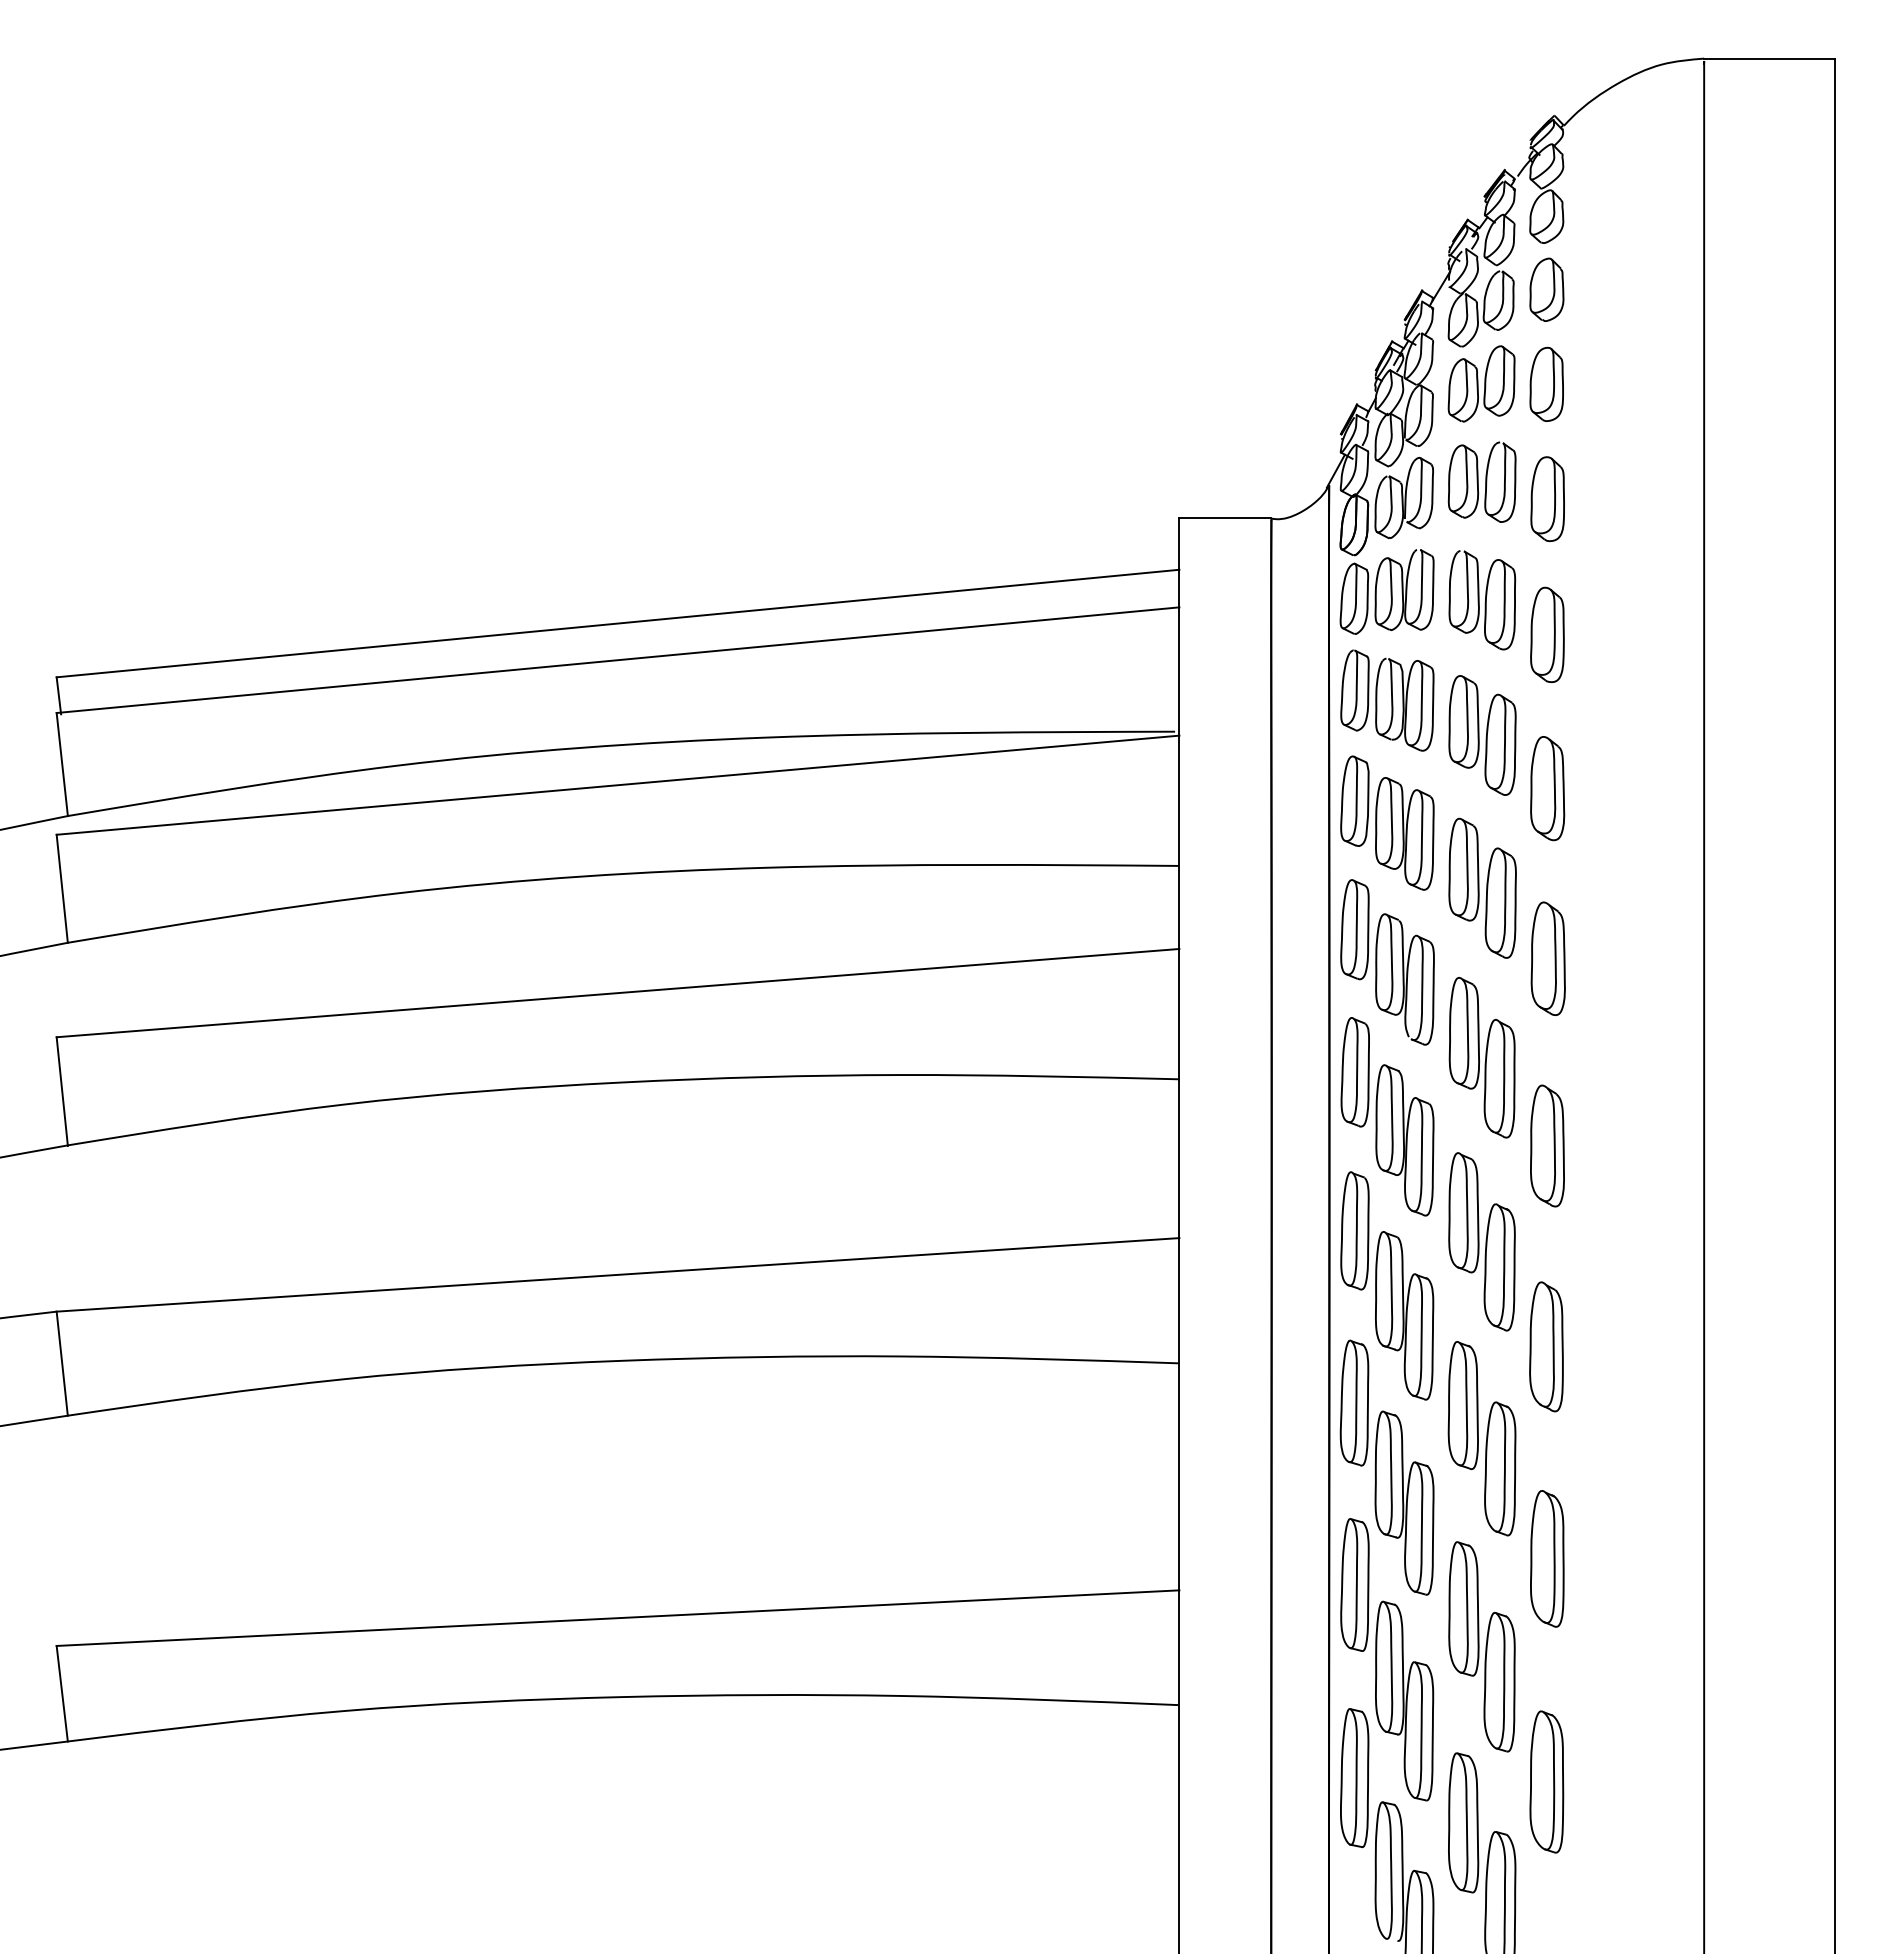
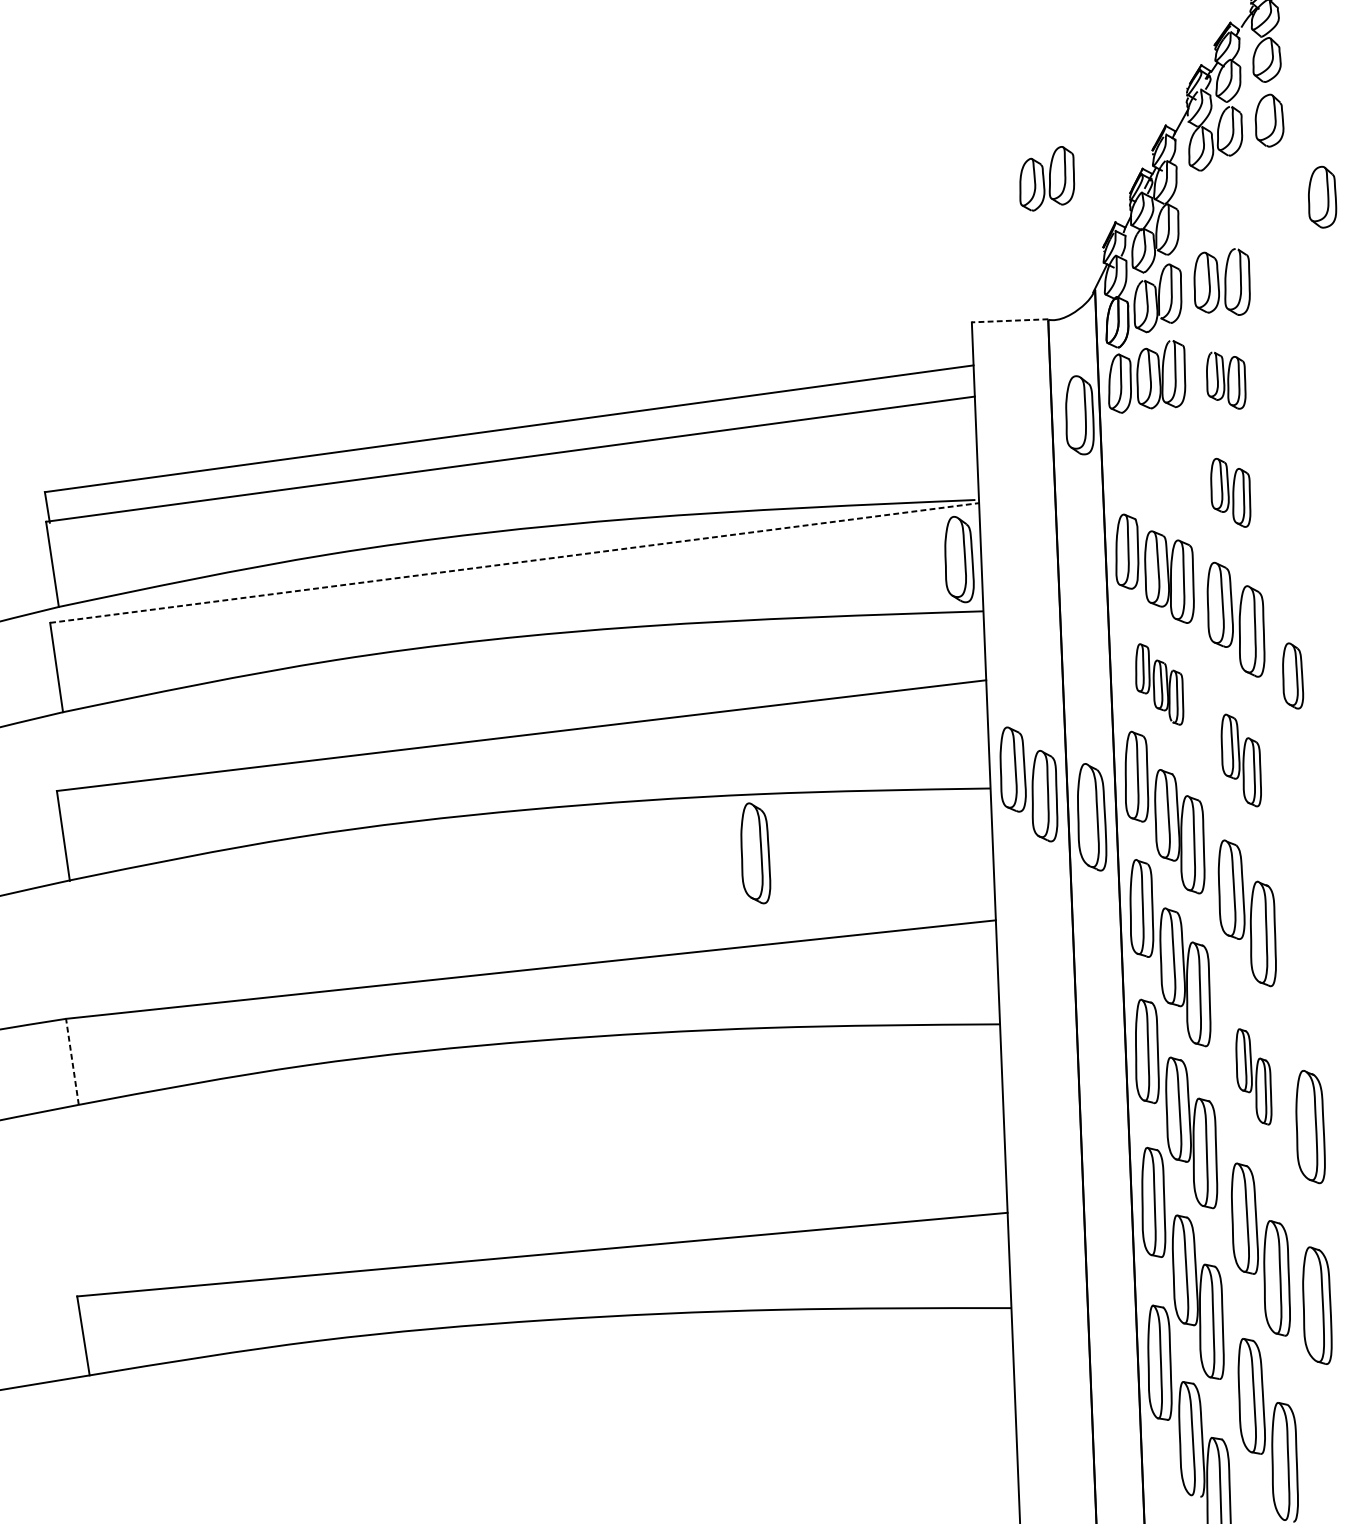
part: (1481, 383) -> (1046, 178), moved
part: (1546, 383) -> (1321, 196), moved
part: (1547, 499) -> (1276, 294), removed
line: (1224, 517) -> (1009, 320), solid -> dashed
part: (1482, 600) -> (1226, 380), size x0.7
part: (1547, 634) -> (1079, 414), moved
part: (1387, 700) -> (1150, 467), removed
part: (1482, 735) -> (1230, 492), size x0.7
line: (618, 785) -> (515, 563), solid -> dashed
part: (1547, 788) -> (958, 559), moved
part: (1547, 958) -> (1292, 675), size x0.7
part: (1387, 962) -> (1159, 684), size x0.6
part: (1481, 1057) -> (1240, 760), size x0.7
part: (1225, 1075) -> (1028, 783), added
part: (1547, 1145) -> (755, 852), moved
part: (1546, 1346) -> (1091, 817), moved
line: (62, 1363) -> (72, 1061), solid -> dashed
part: (1481, 1438) -> (1253, 1076), size x0.6
part: (1547, 1558) -> (1310, 1126), moved
part: (1546, 1781) -> (1316, 1305), moved

